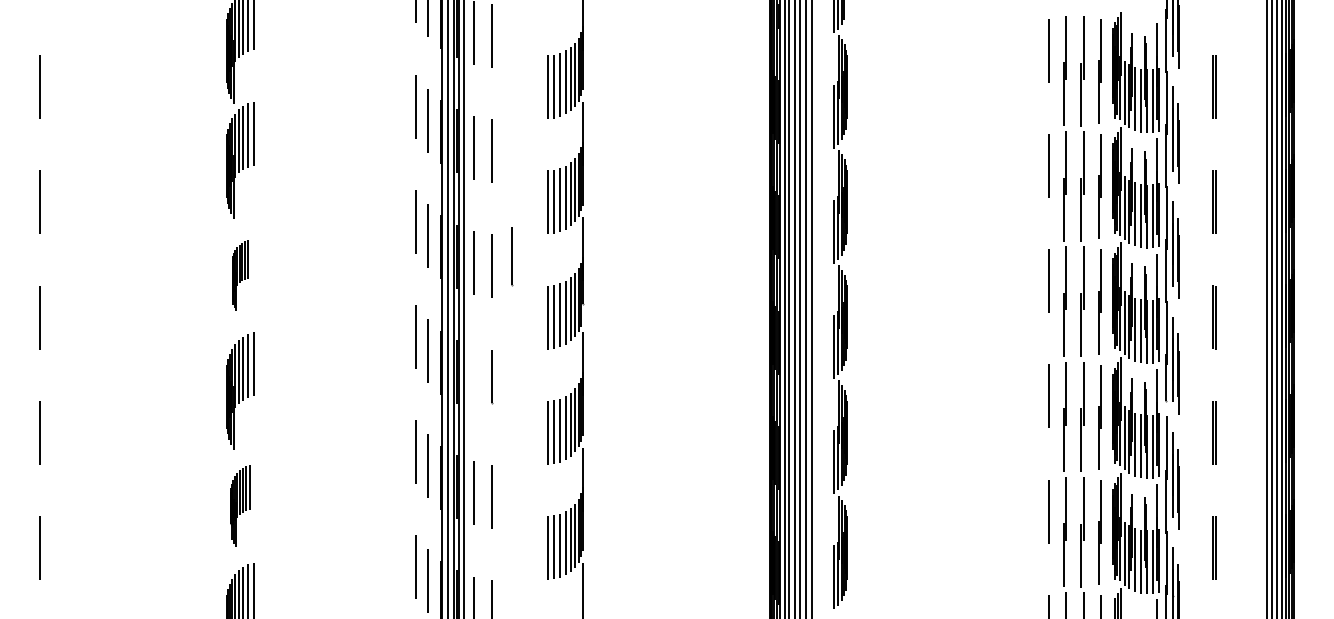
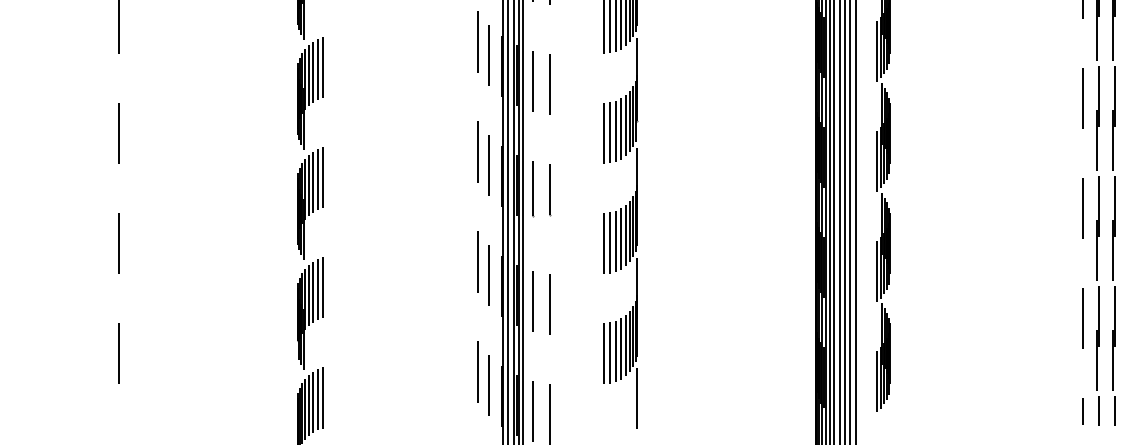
line: (512, 256) -> (533, 188), moved
part: (240, 275) -> (310, 93), size x1.67
part: (240, 505) -> (310, 312), size x1.43

